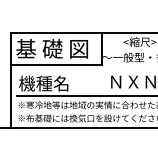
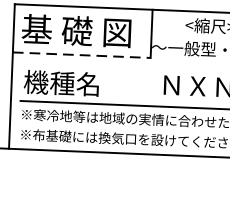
line: (56, 64) -> (82, 54), solid -> dashed

